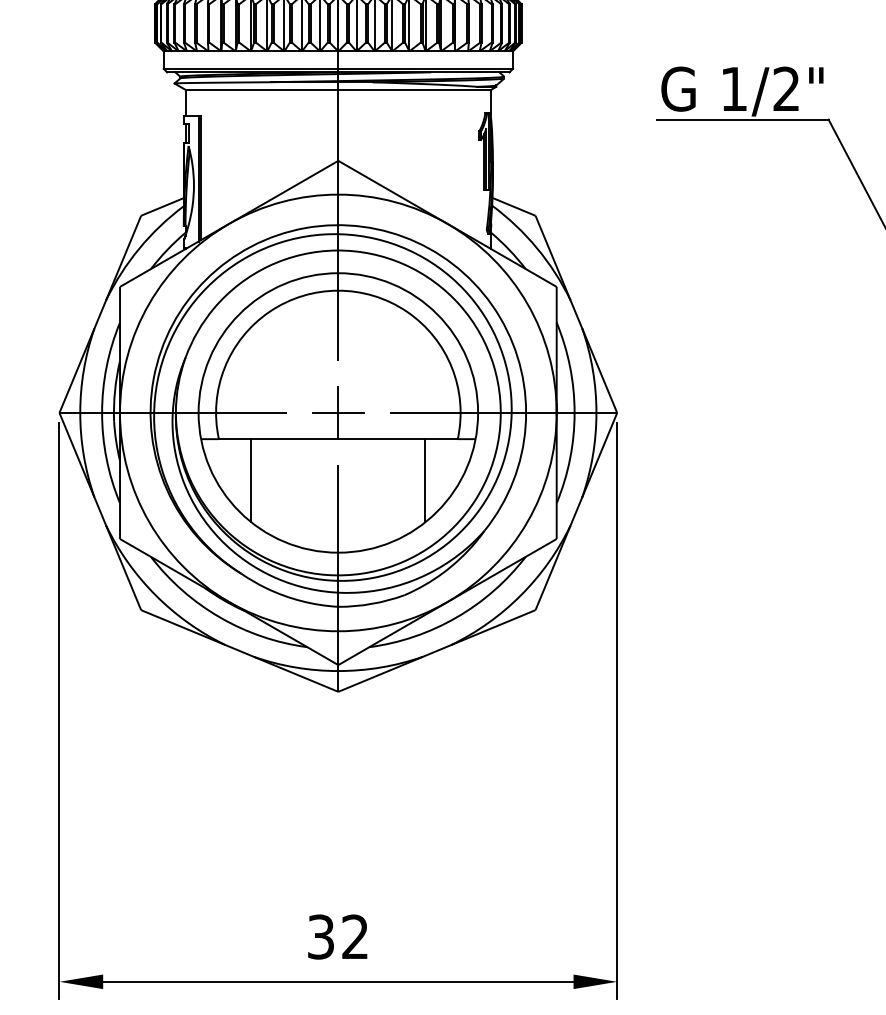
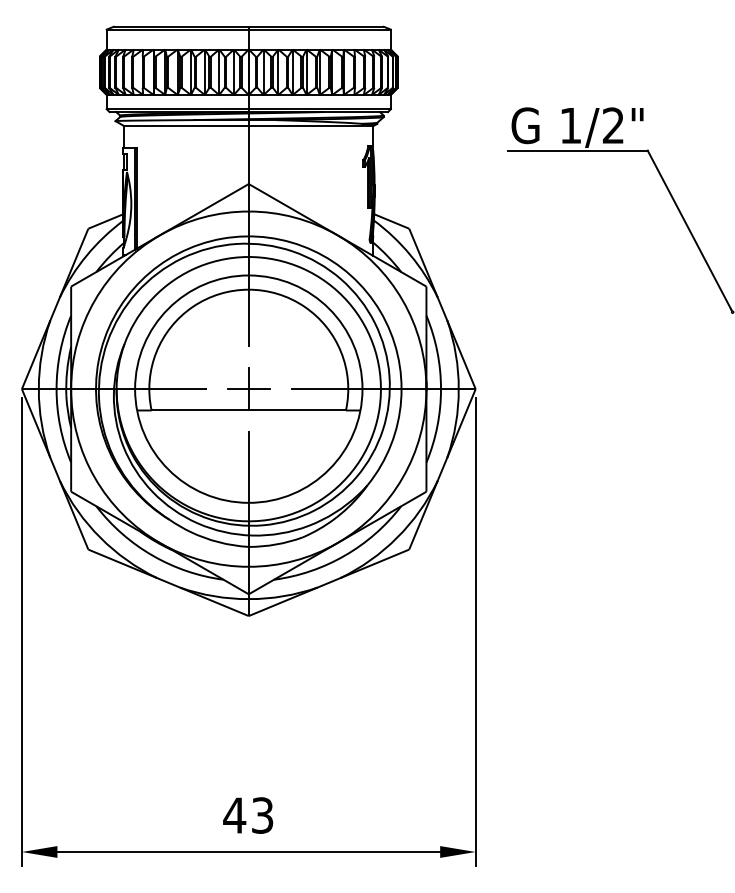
line: (251, 480) -> (178, 444), removed
line: (425, 480) -> (319, 444), removed
text: (337, 936) -> (248, 815), 32 -> 43

